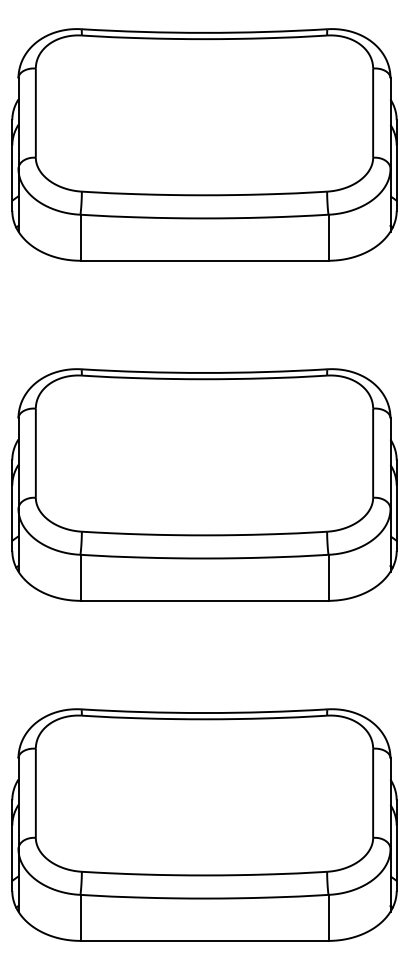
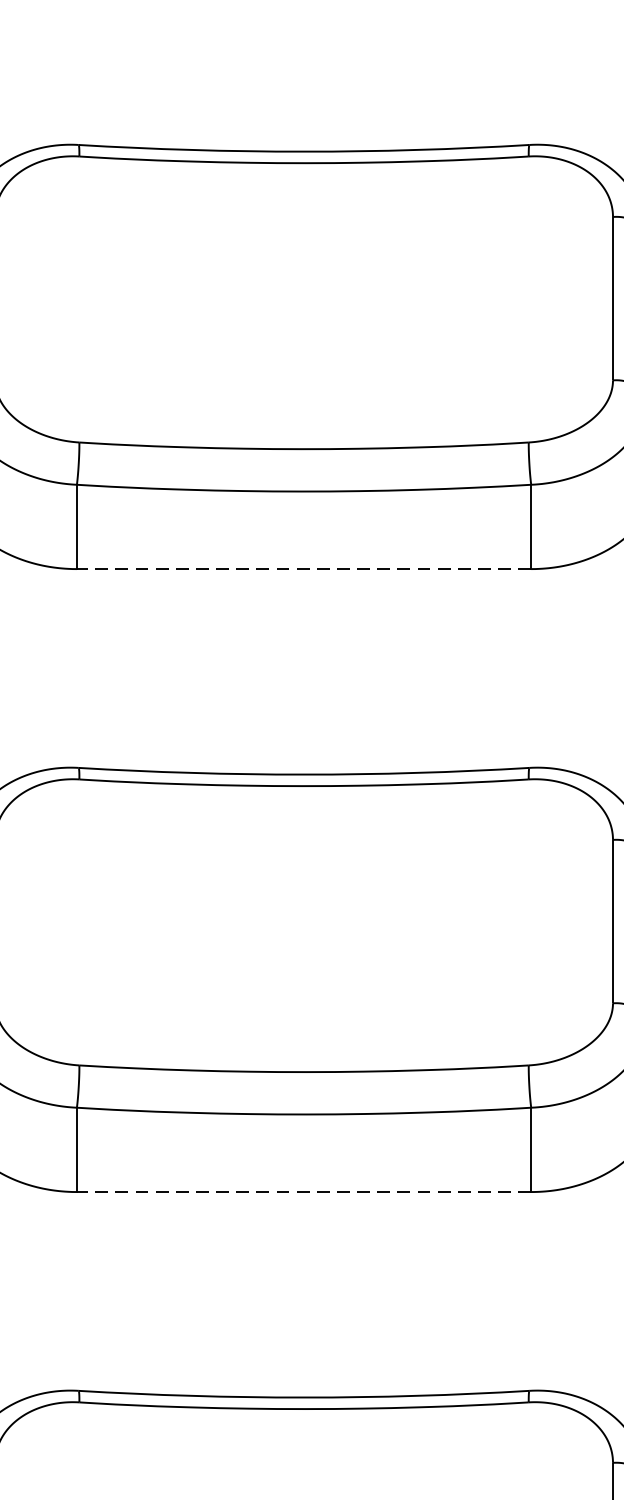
line: (204, 260) -> (304, 568), solid -> dashed
line: (204, 600) -> (304, 1191), solid -> dashed

